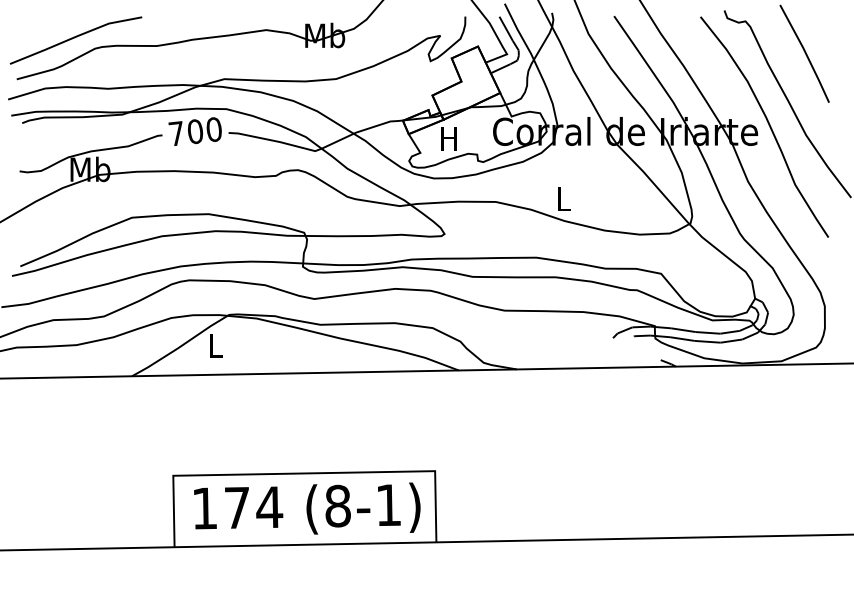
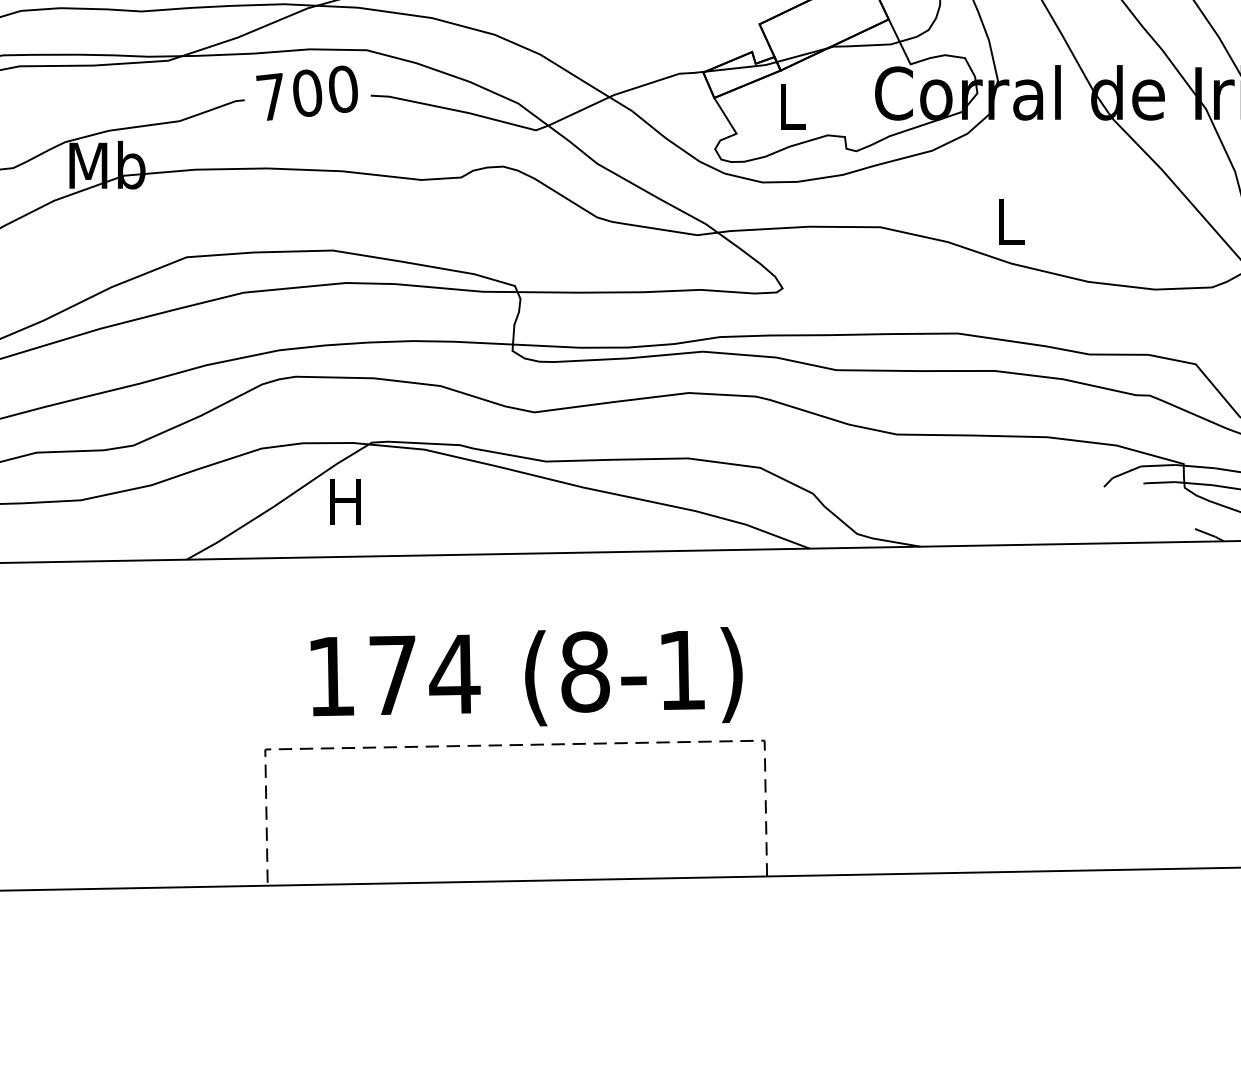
text: (448, 138) -> (790, 106), H -> L
text: (215, 345) -> (345, 501), L -> H
line: (304, 473) -> (515, 745), solid -> dashed
text: (307, 508) -> (526, 676), moved

